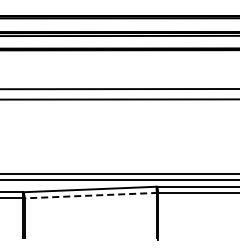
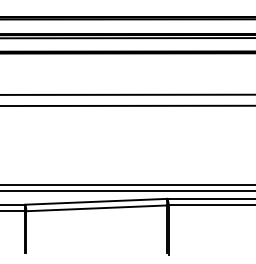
line: (91, 195) -> (97, 208), dashed -> solid

